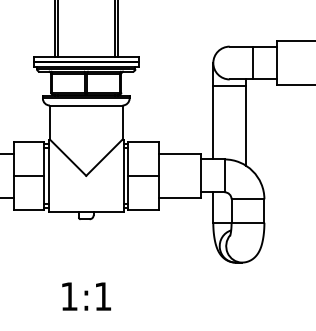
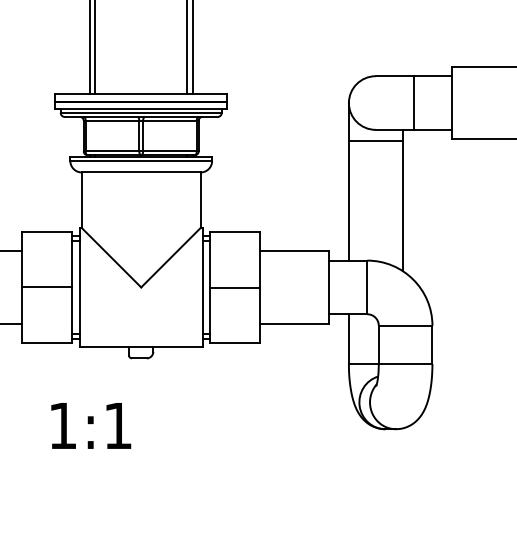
text: (86, 296) -> (90, 425), moved

